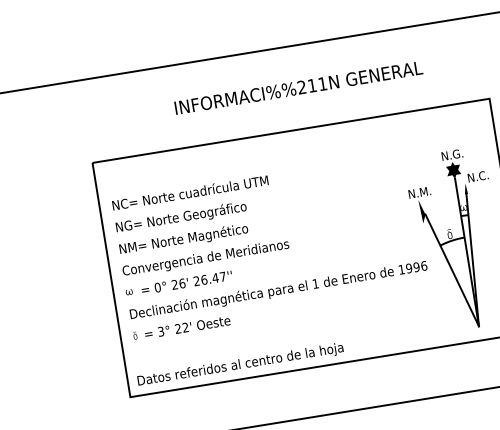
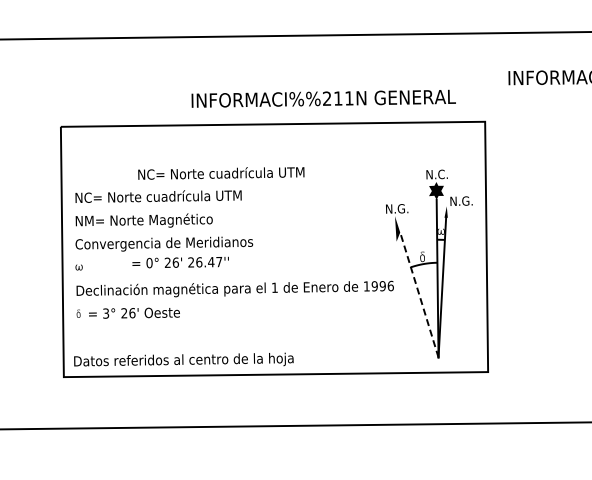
text: (298, 87) -> (323, 98), moved
text: (459, 153) -> (445, 174), N.G. -> N.C.
text: (485, 174) -> (469, 200), N.C. -> N.G.
text: (425, 191) -> (403, 208), N.M. -> N.G.
text: (190, 193) -> (221, 173), moved
text: (200, 214) -> (165, 197), NG= Norte Geográfico -> NC= Norte cuadrícula UTM
line: (452, 269) -> (419, 294), solid -> dashed
text: (186, 282) -> (180, 262), moved
text: (185, 327) -> (132, 313), 22' -> 26'

